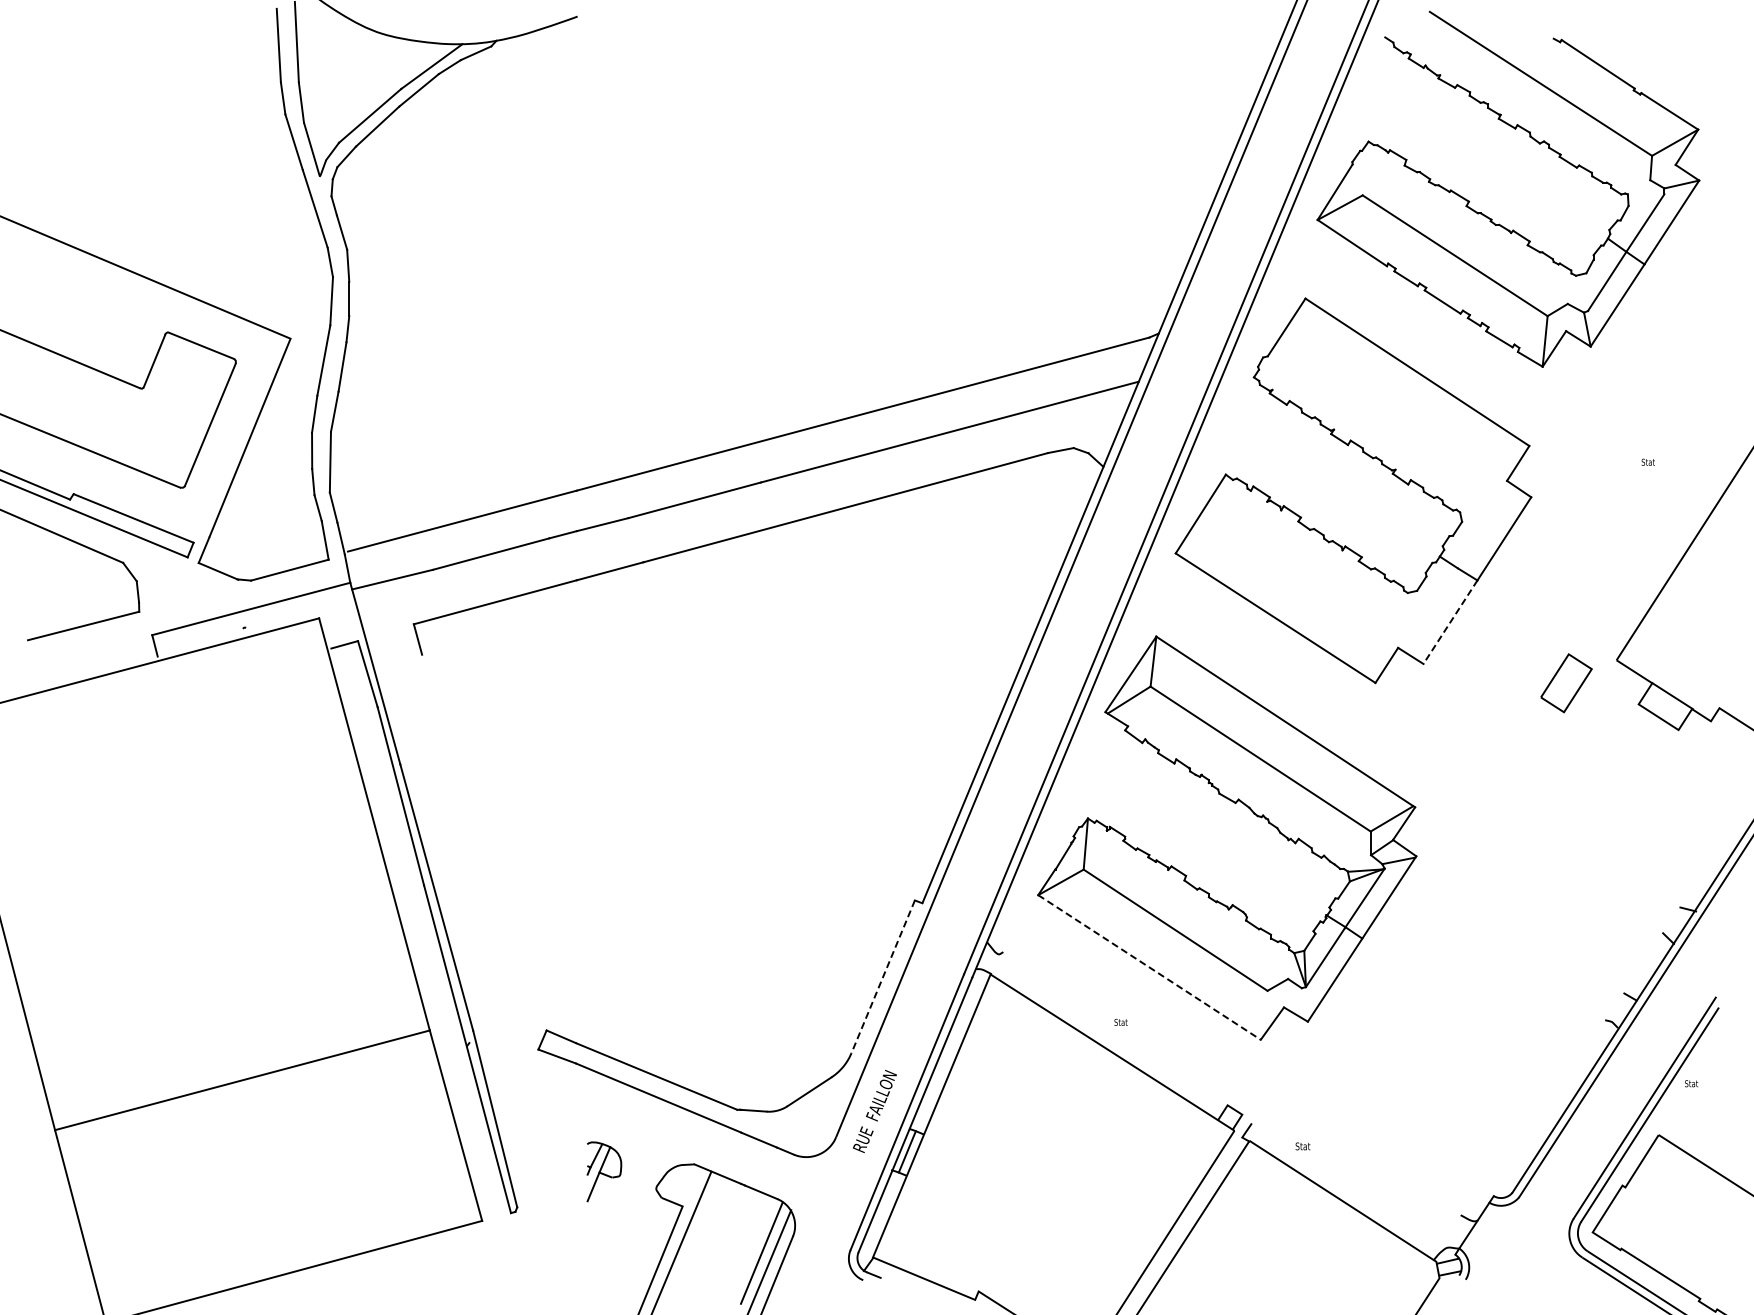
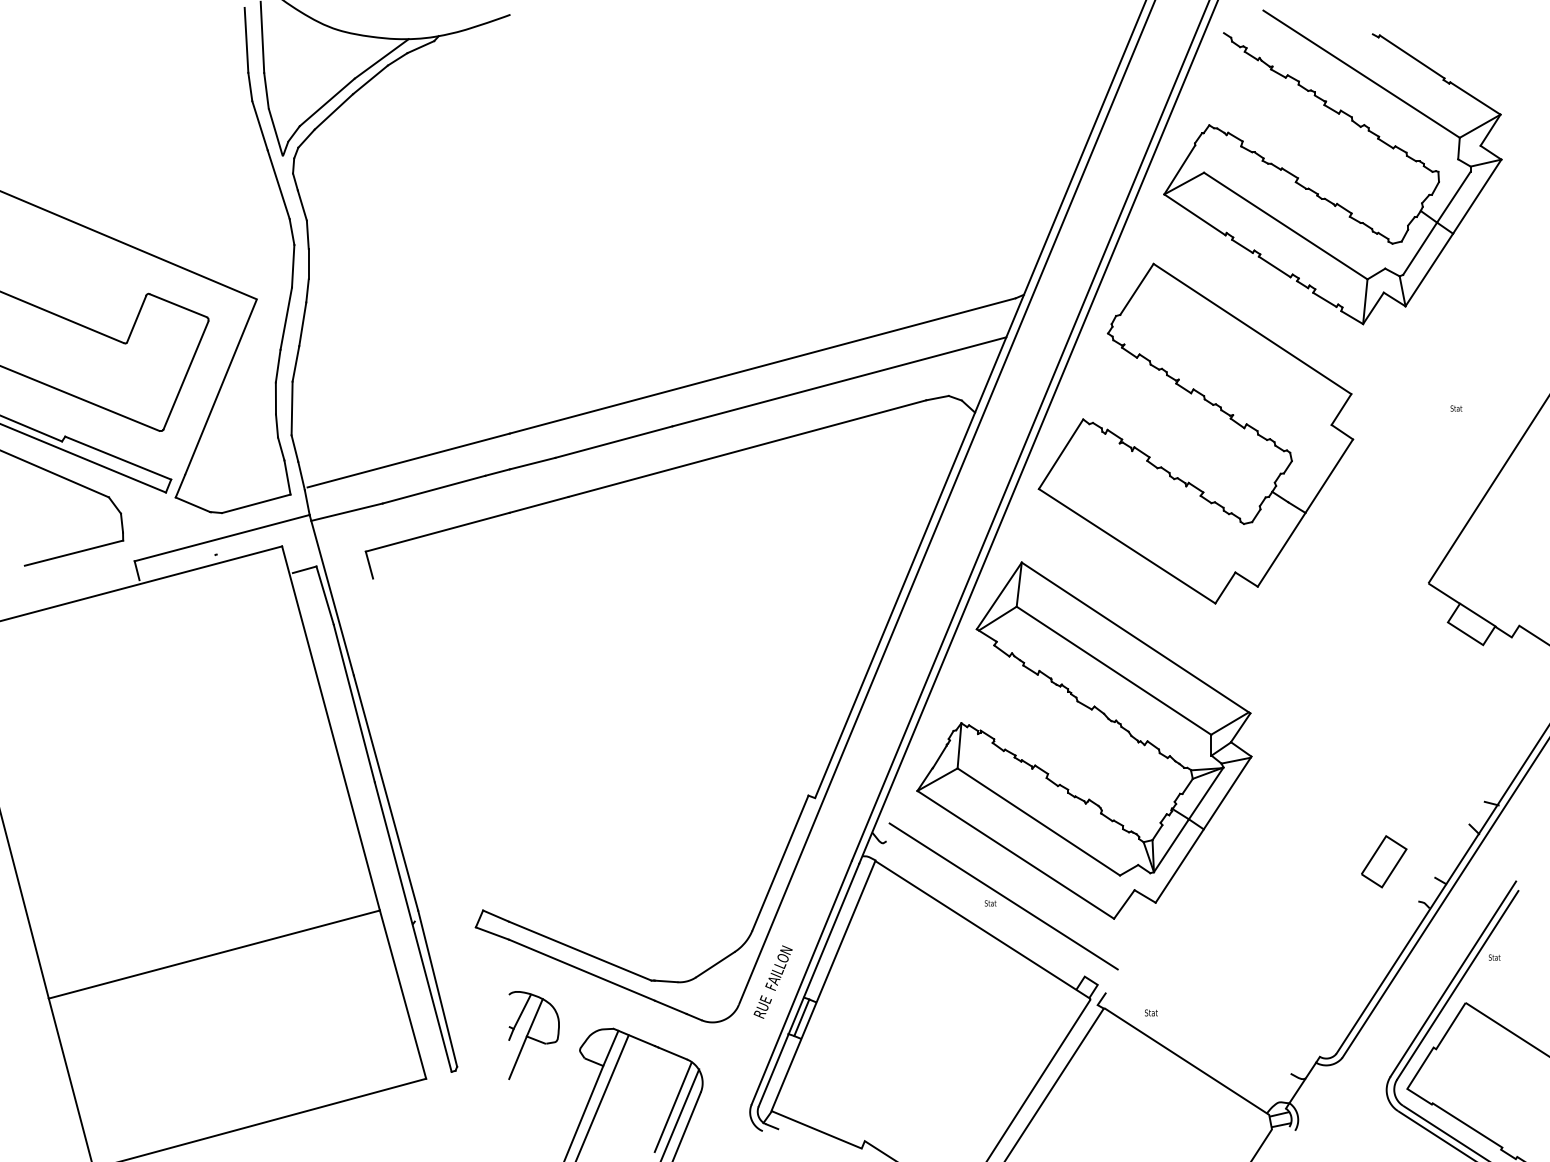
line: (1450, 622) -> (1281, 550), dashed -> solid
part: (1566, 683) -> (1384, 861), moved
line: (1149, 967) -> (1015, 854), dashed -> solid
line: (883, 976) -> (780, 862), dashed -> solid
line: (1135, 1014) -> (1003, 896), added
part: (604, 1171) -> (534, 1035), size x1.67
line: (690, 1186) -> (610, 1048), added

